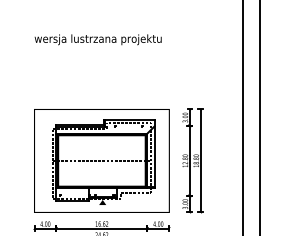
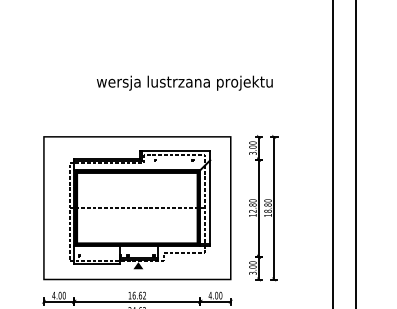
text: (97, 39) -> (183, 82), moved

